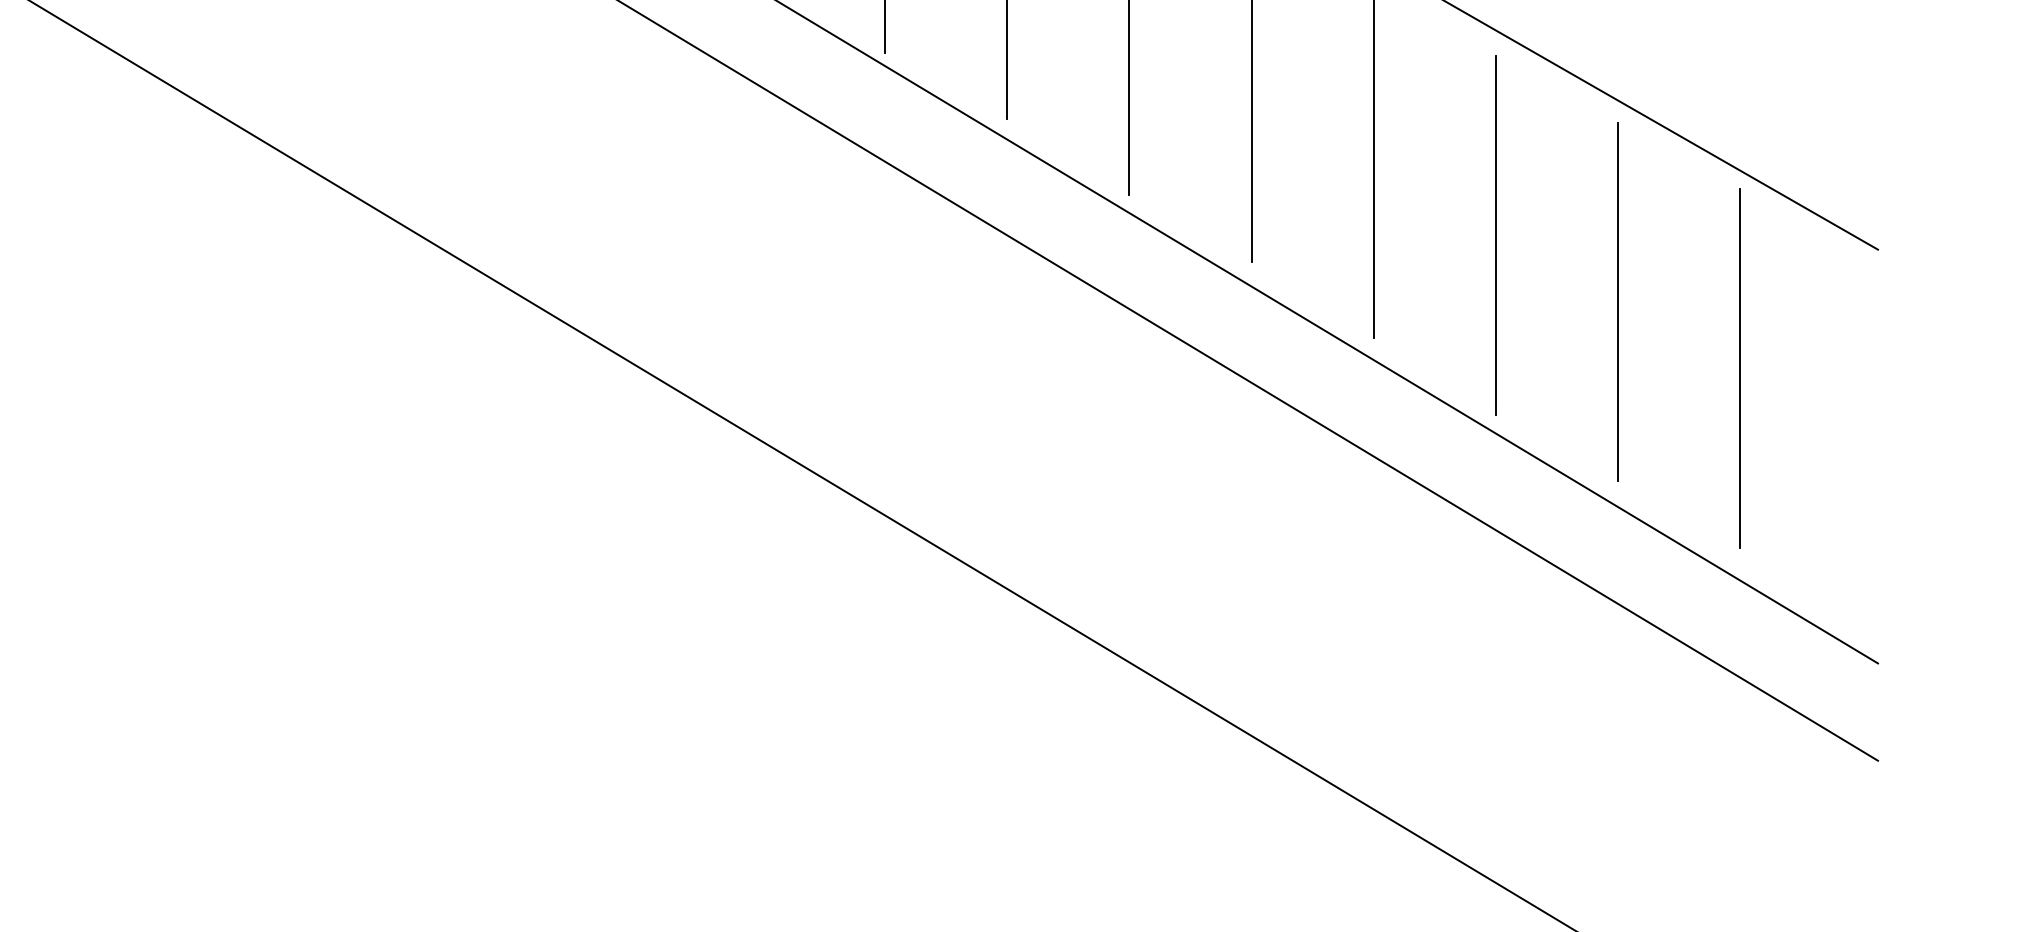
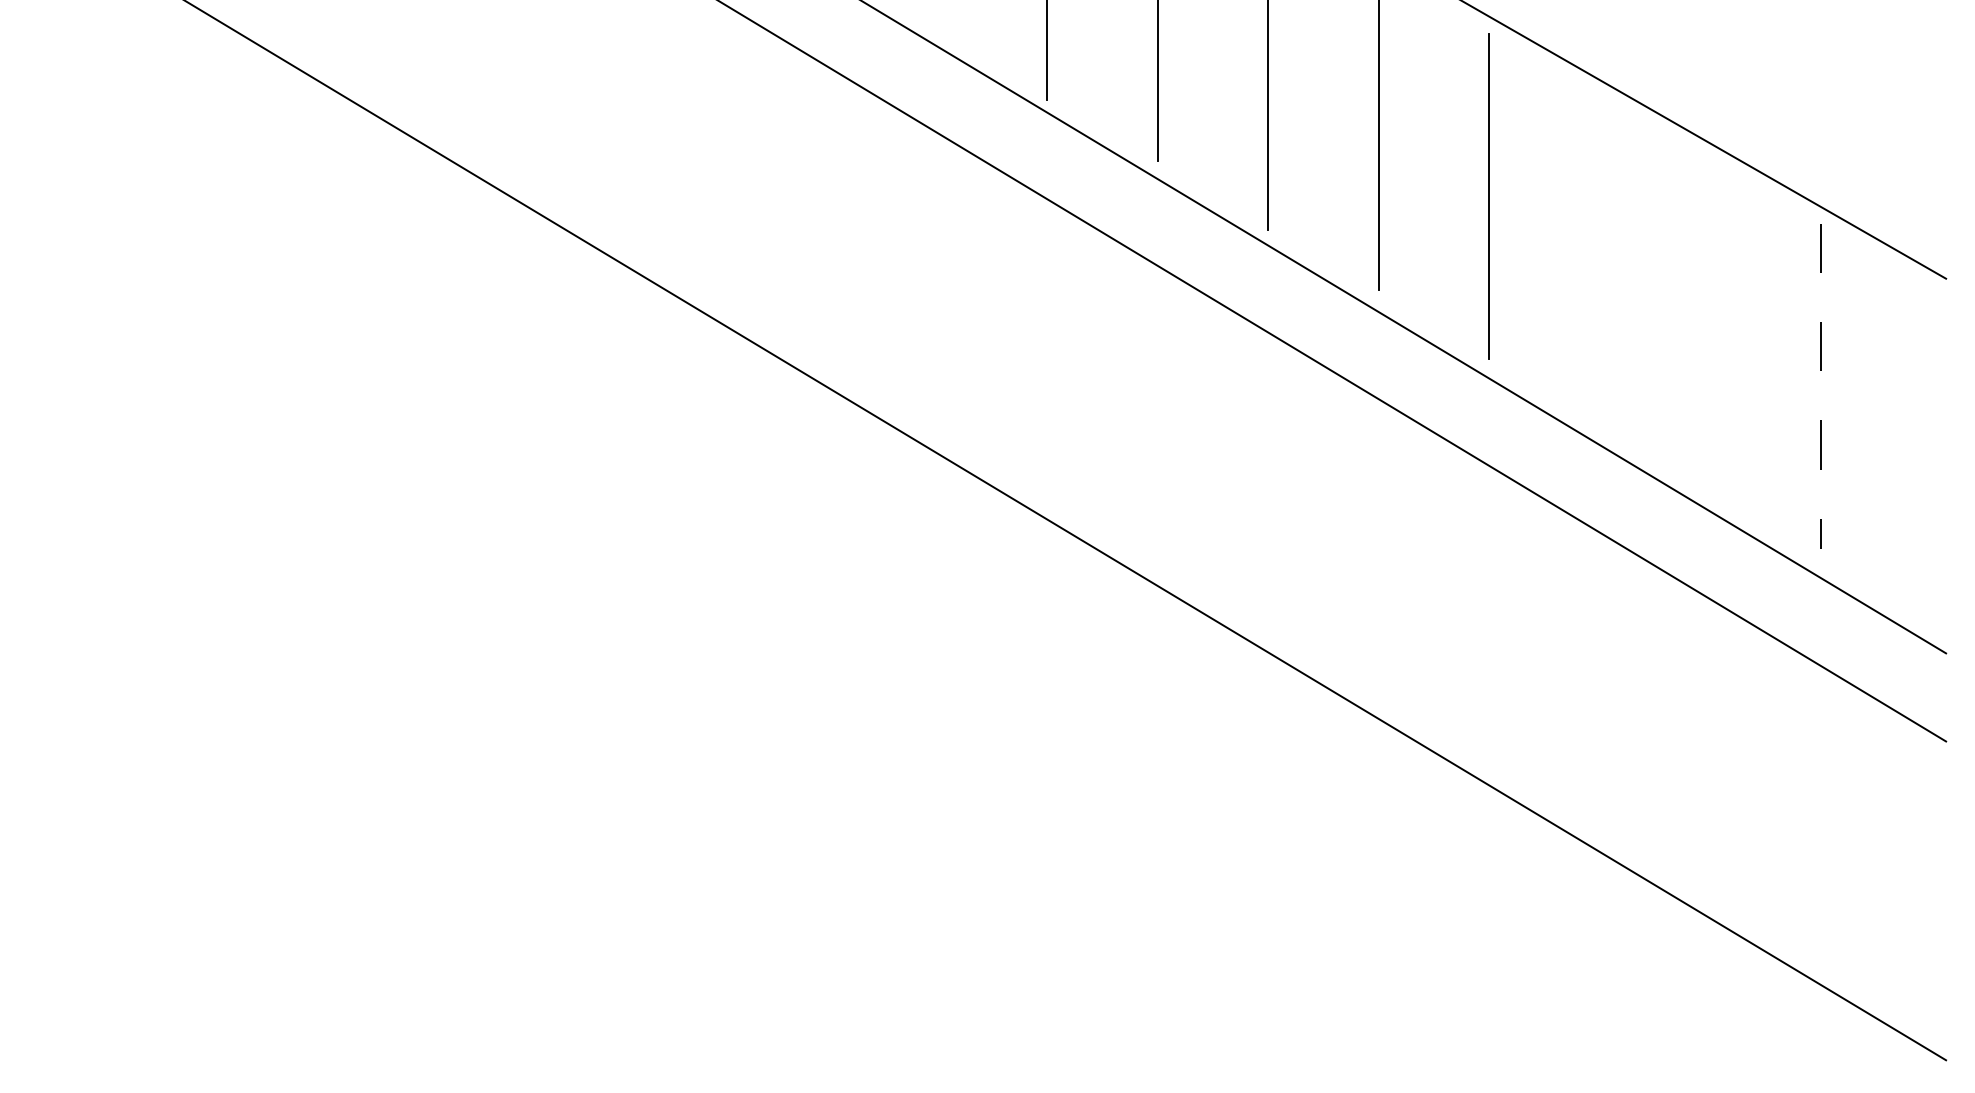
line: (1495, 235) -> (1599, 265), removed
line: (1617, 301) -> (1710, 325), removed
line: (1740, 368) -> (1821, 386), solid -> dashed

